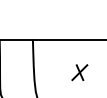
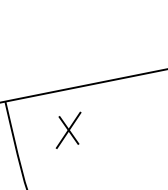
part: (79, 72) -> (67, 130), moved

